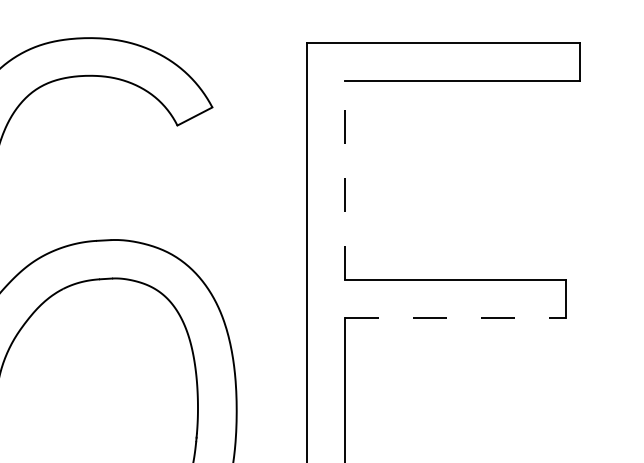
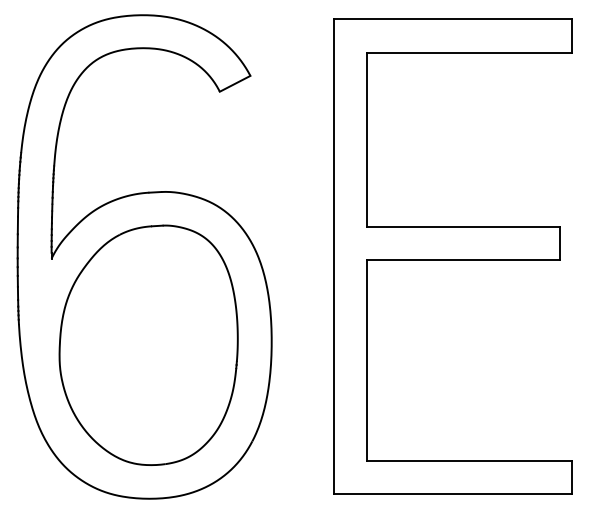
line: (345, 180) -> (366, 139), dashed -> solid
line: (455, 317) -> (463, 259), dashed -> solid

